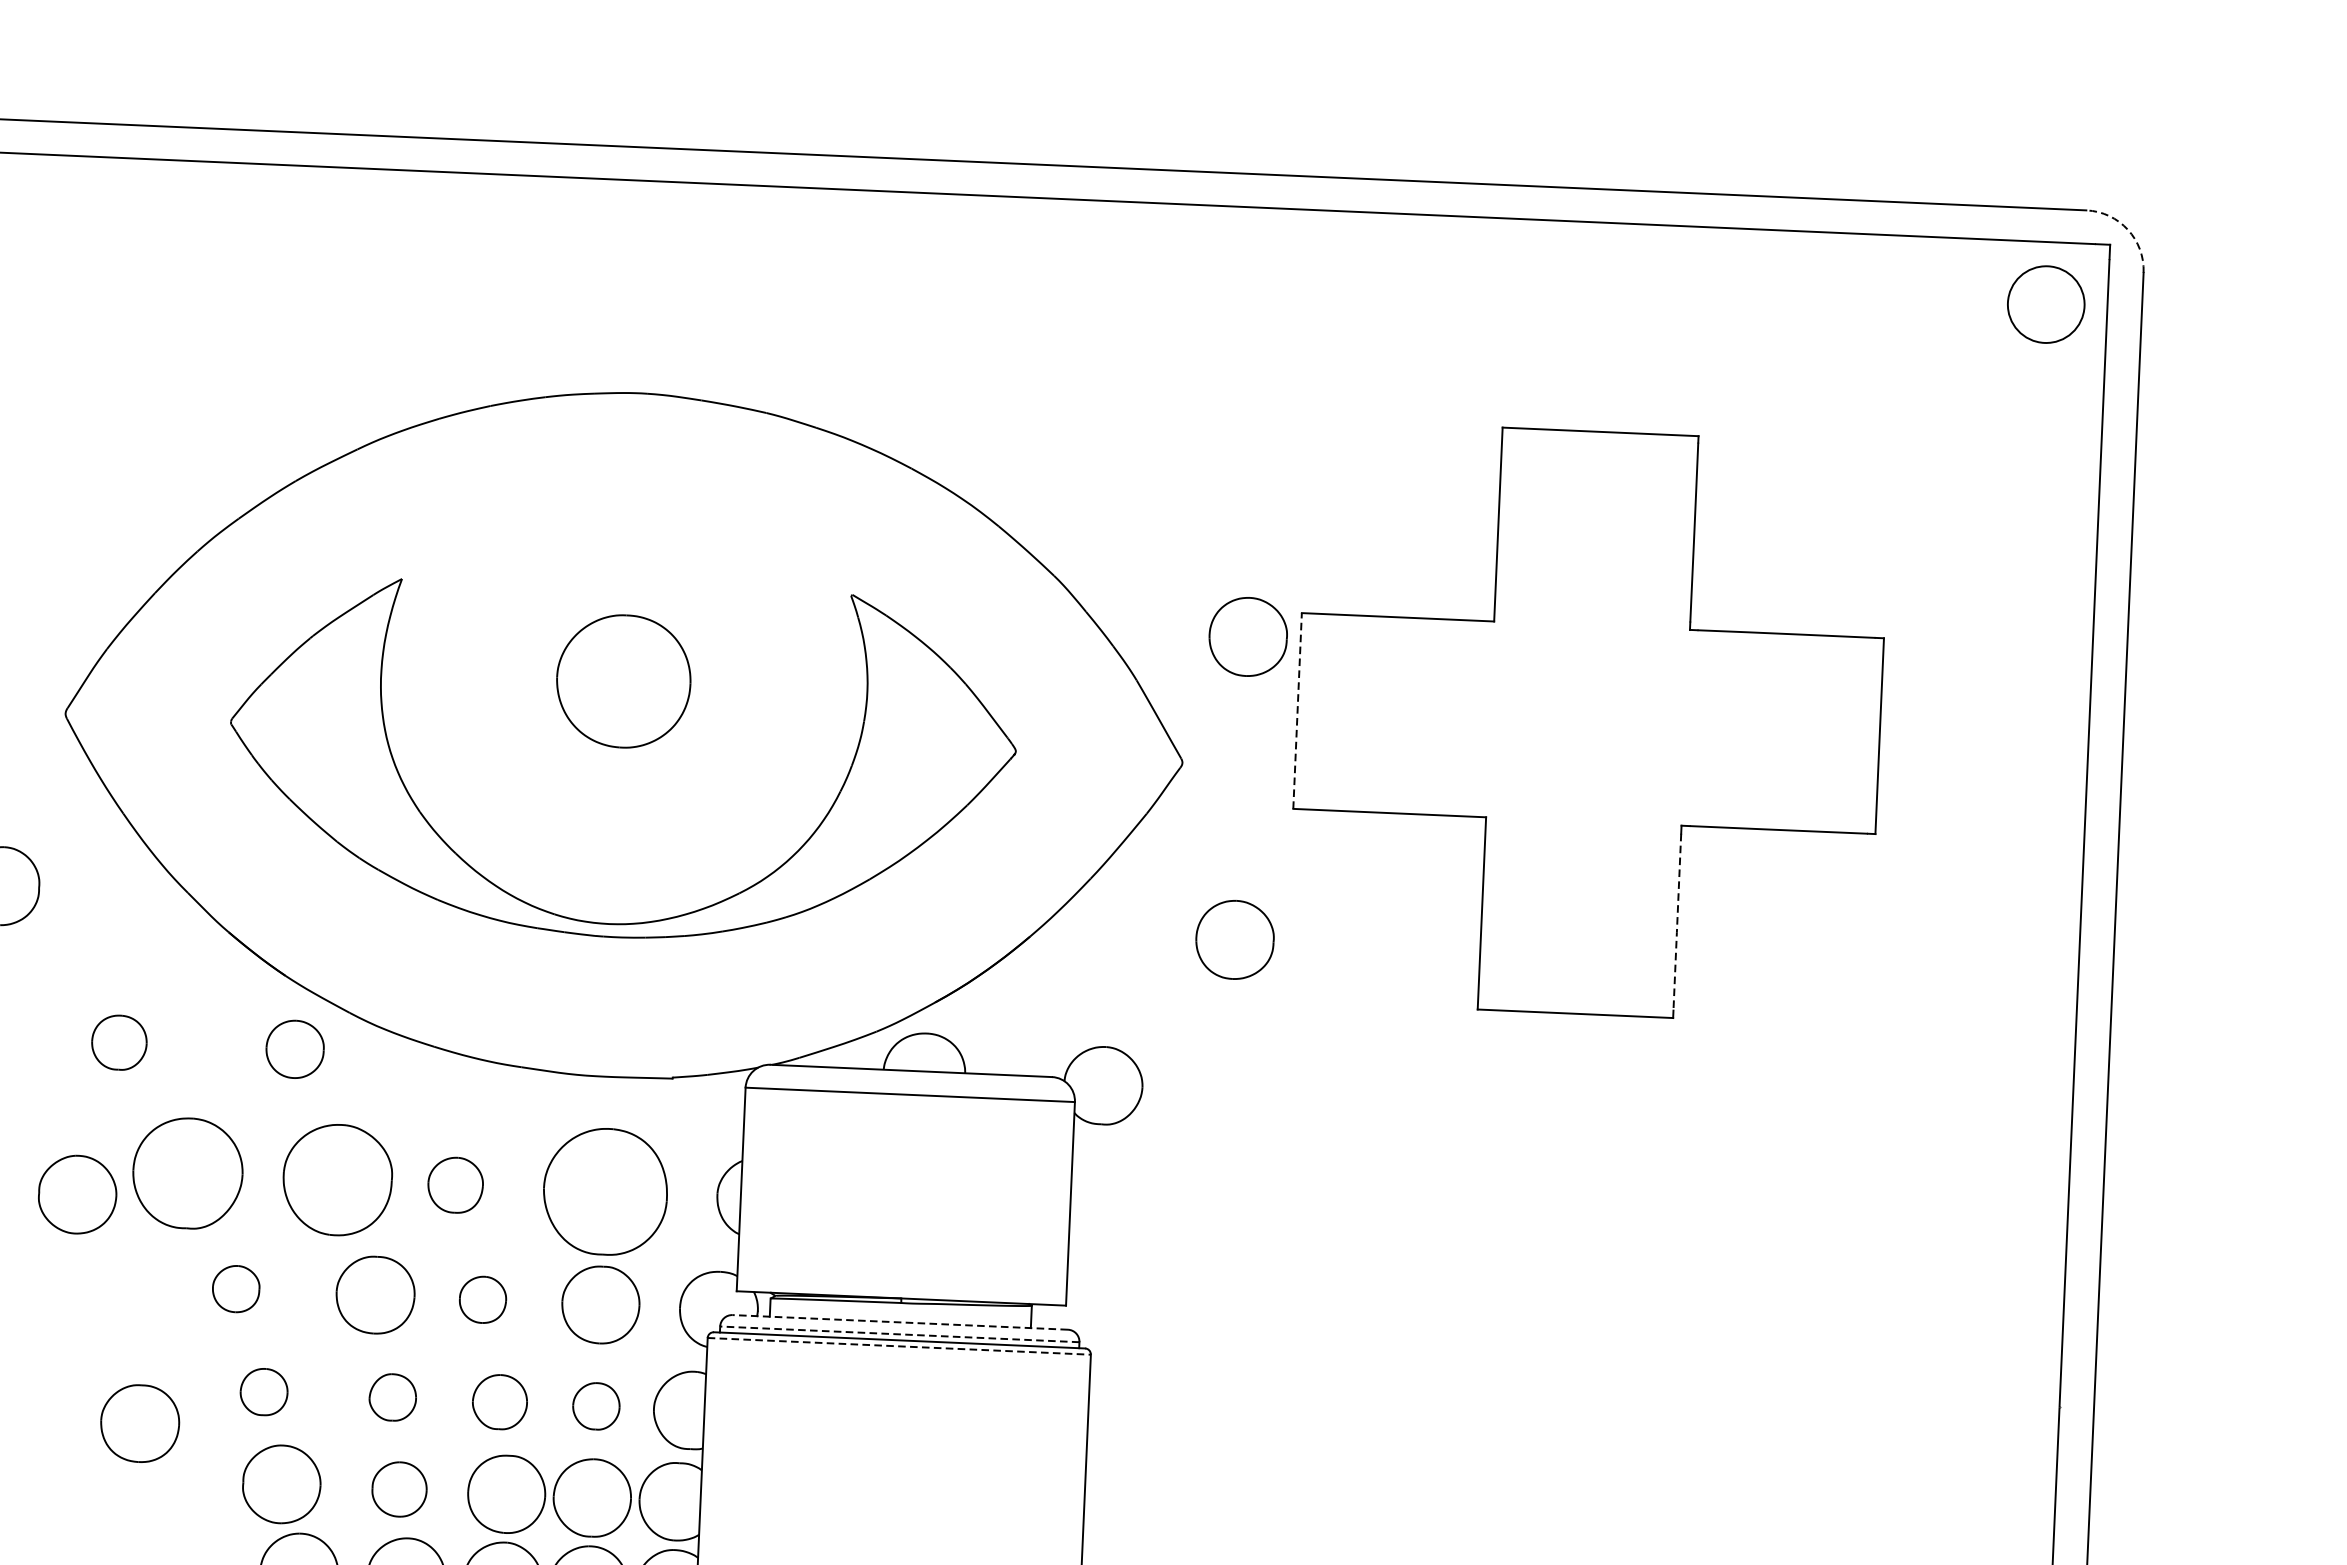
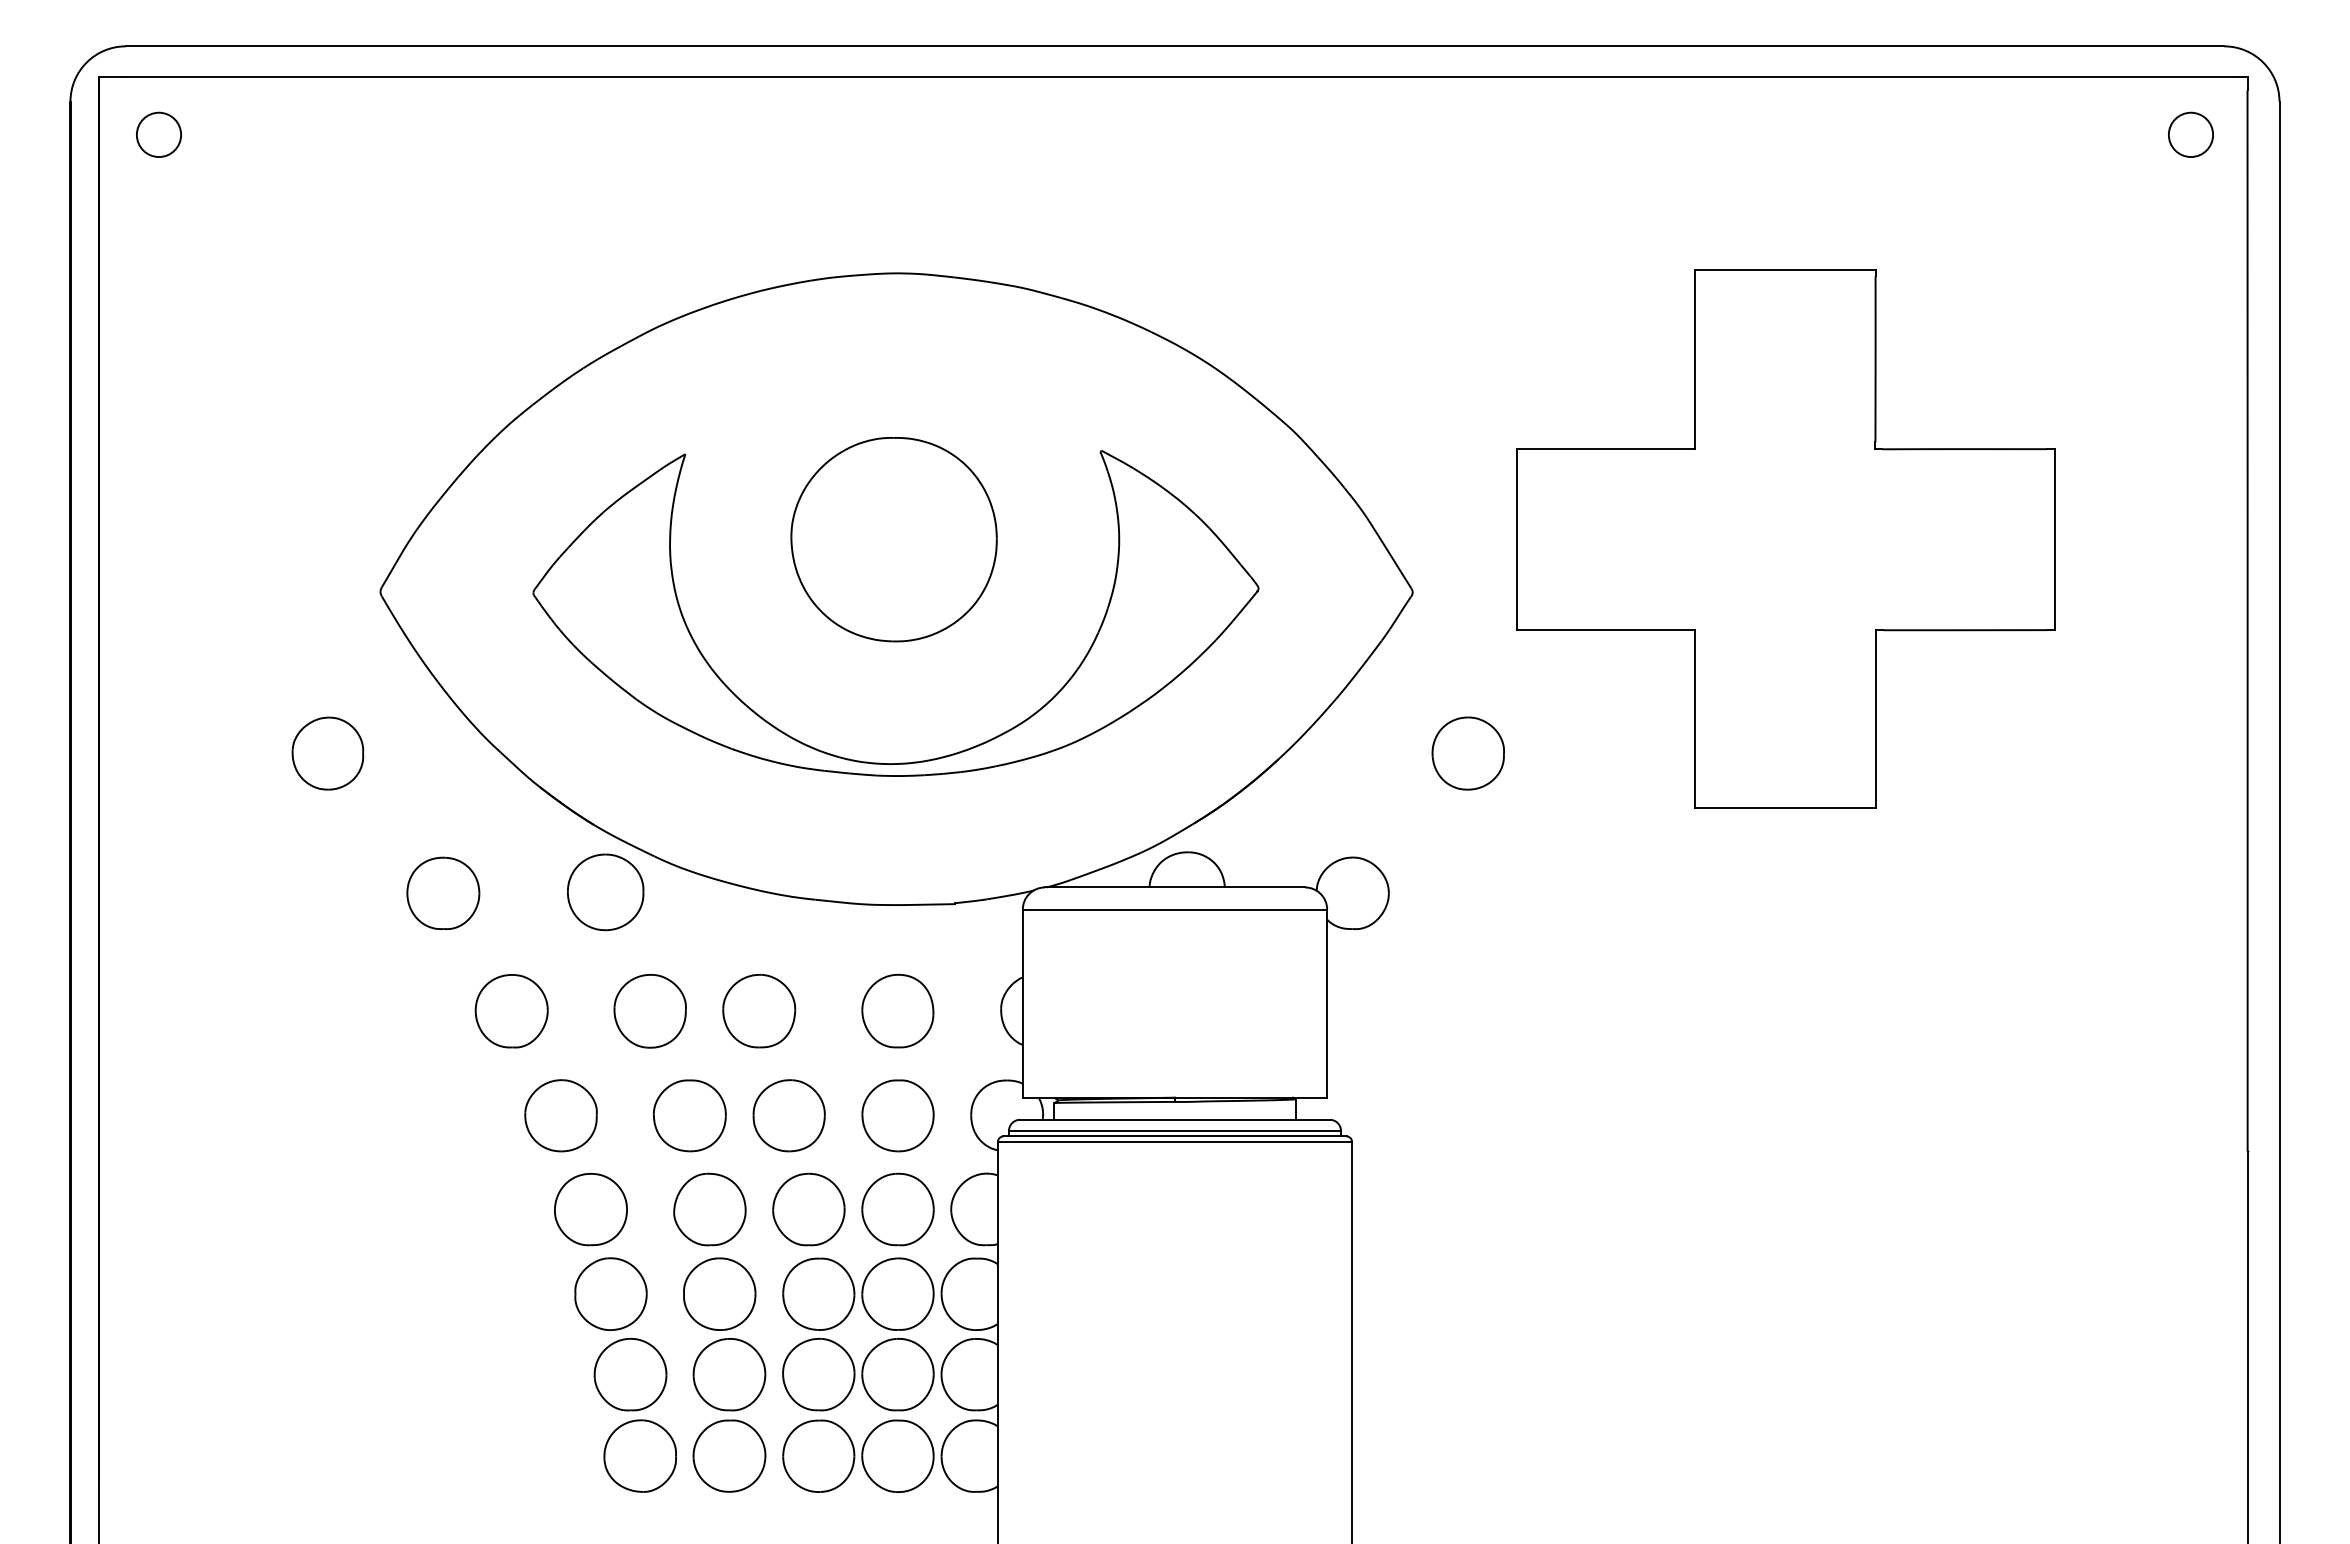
arc: (2128, 229) -> (2263, 62), dashed -> solid
circle: (2045, 304) -> (2190, 134), size x0.62
part: (1247, 636) -> (1467, 473), removed
part: (623, 681) -> (893, 539), size x1.67
line: (1297, 710) -> (1516, 539), dashed -> solid
line: (1677, 923) -> (1875, 720), dashed -> solid
part: (119, 1041) -> (443, 892), size x1.43
part: (294, 1049) -> (605, 892), size x1.43
part: (187, 1173) -> (511, 1011), size x0.71
part: (336, 1180) -> (649, 1011), size x0.71
part: (455, 1185) -> (759, 1011), size x1.43
part: (605, 1190) -> (897, 1010), size x0.62
part: (77, 1193) -> (410, 1034), removed
part: (235, 1288) -> (560, 1115), size x1.67
part: (482, 1299) -> (788, 1115), size x1.67
line: (899, 1322) -> (1174, 1119), dashed -> solid
line: (899, 1333) -> (1174, 1130), dashed -> solid
line: (899, 1345) -> (1175, 1141), dashed -> solid
part: (263, 1391) -> (590, 1209), size x1.67
part: (392, 1397) -> (709, 1209), size x1.67
part: (499, 1402) -> (808, 1209), size x1.43
part: (595, 1406) -> (897, 1209), size x1.67
part: (139, 1423) -> (477, 1243), removed
part: (399, 1488) -> (719, 1293), size x1.43

